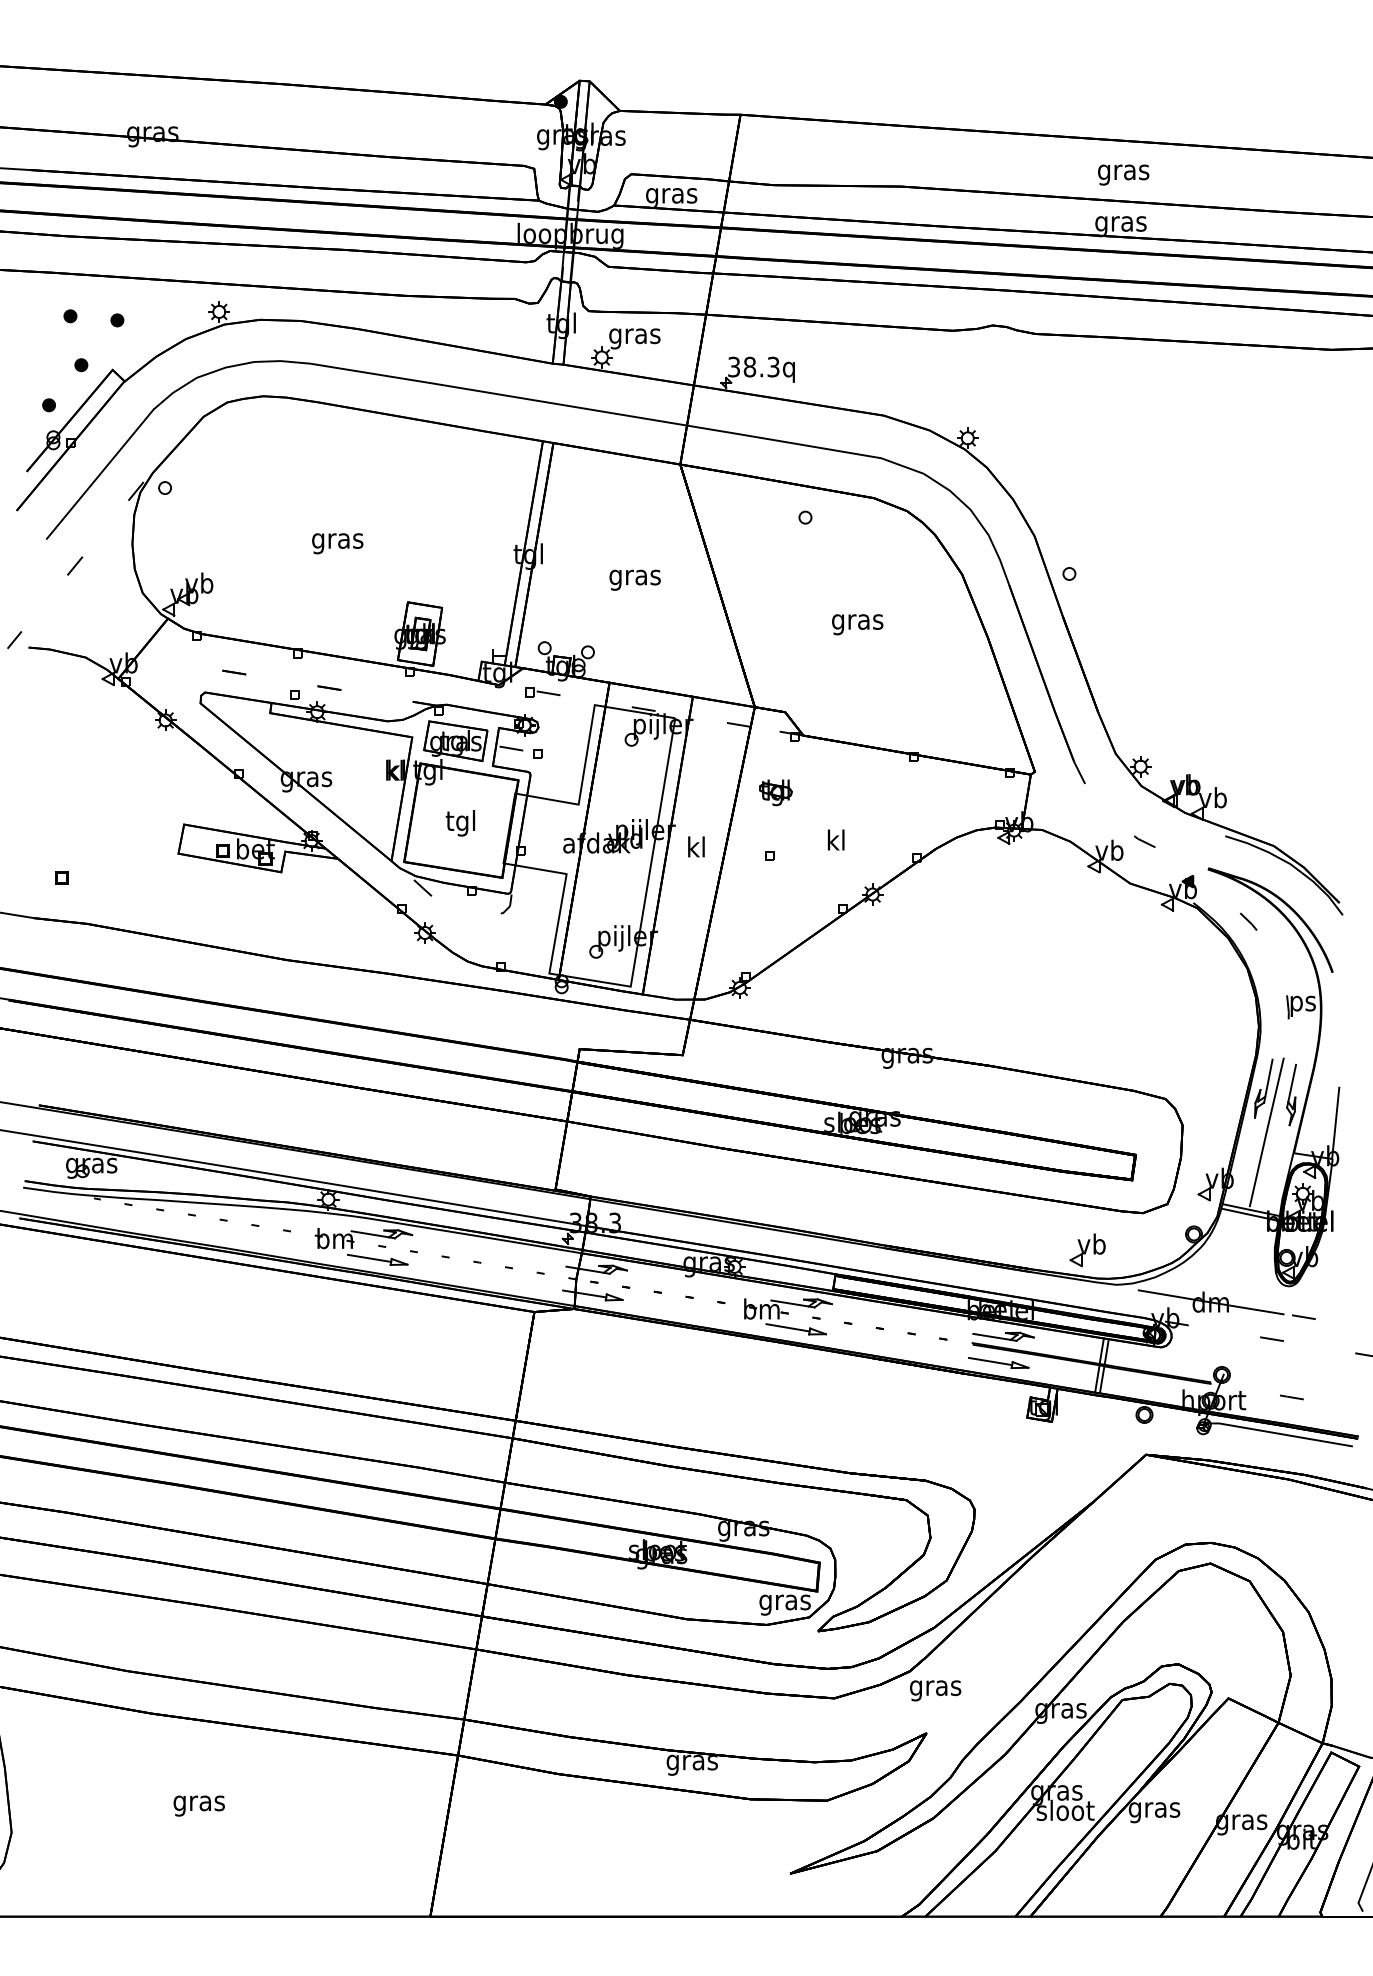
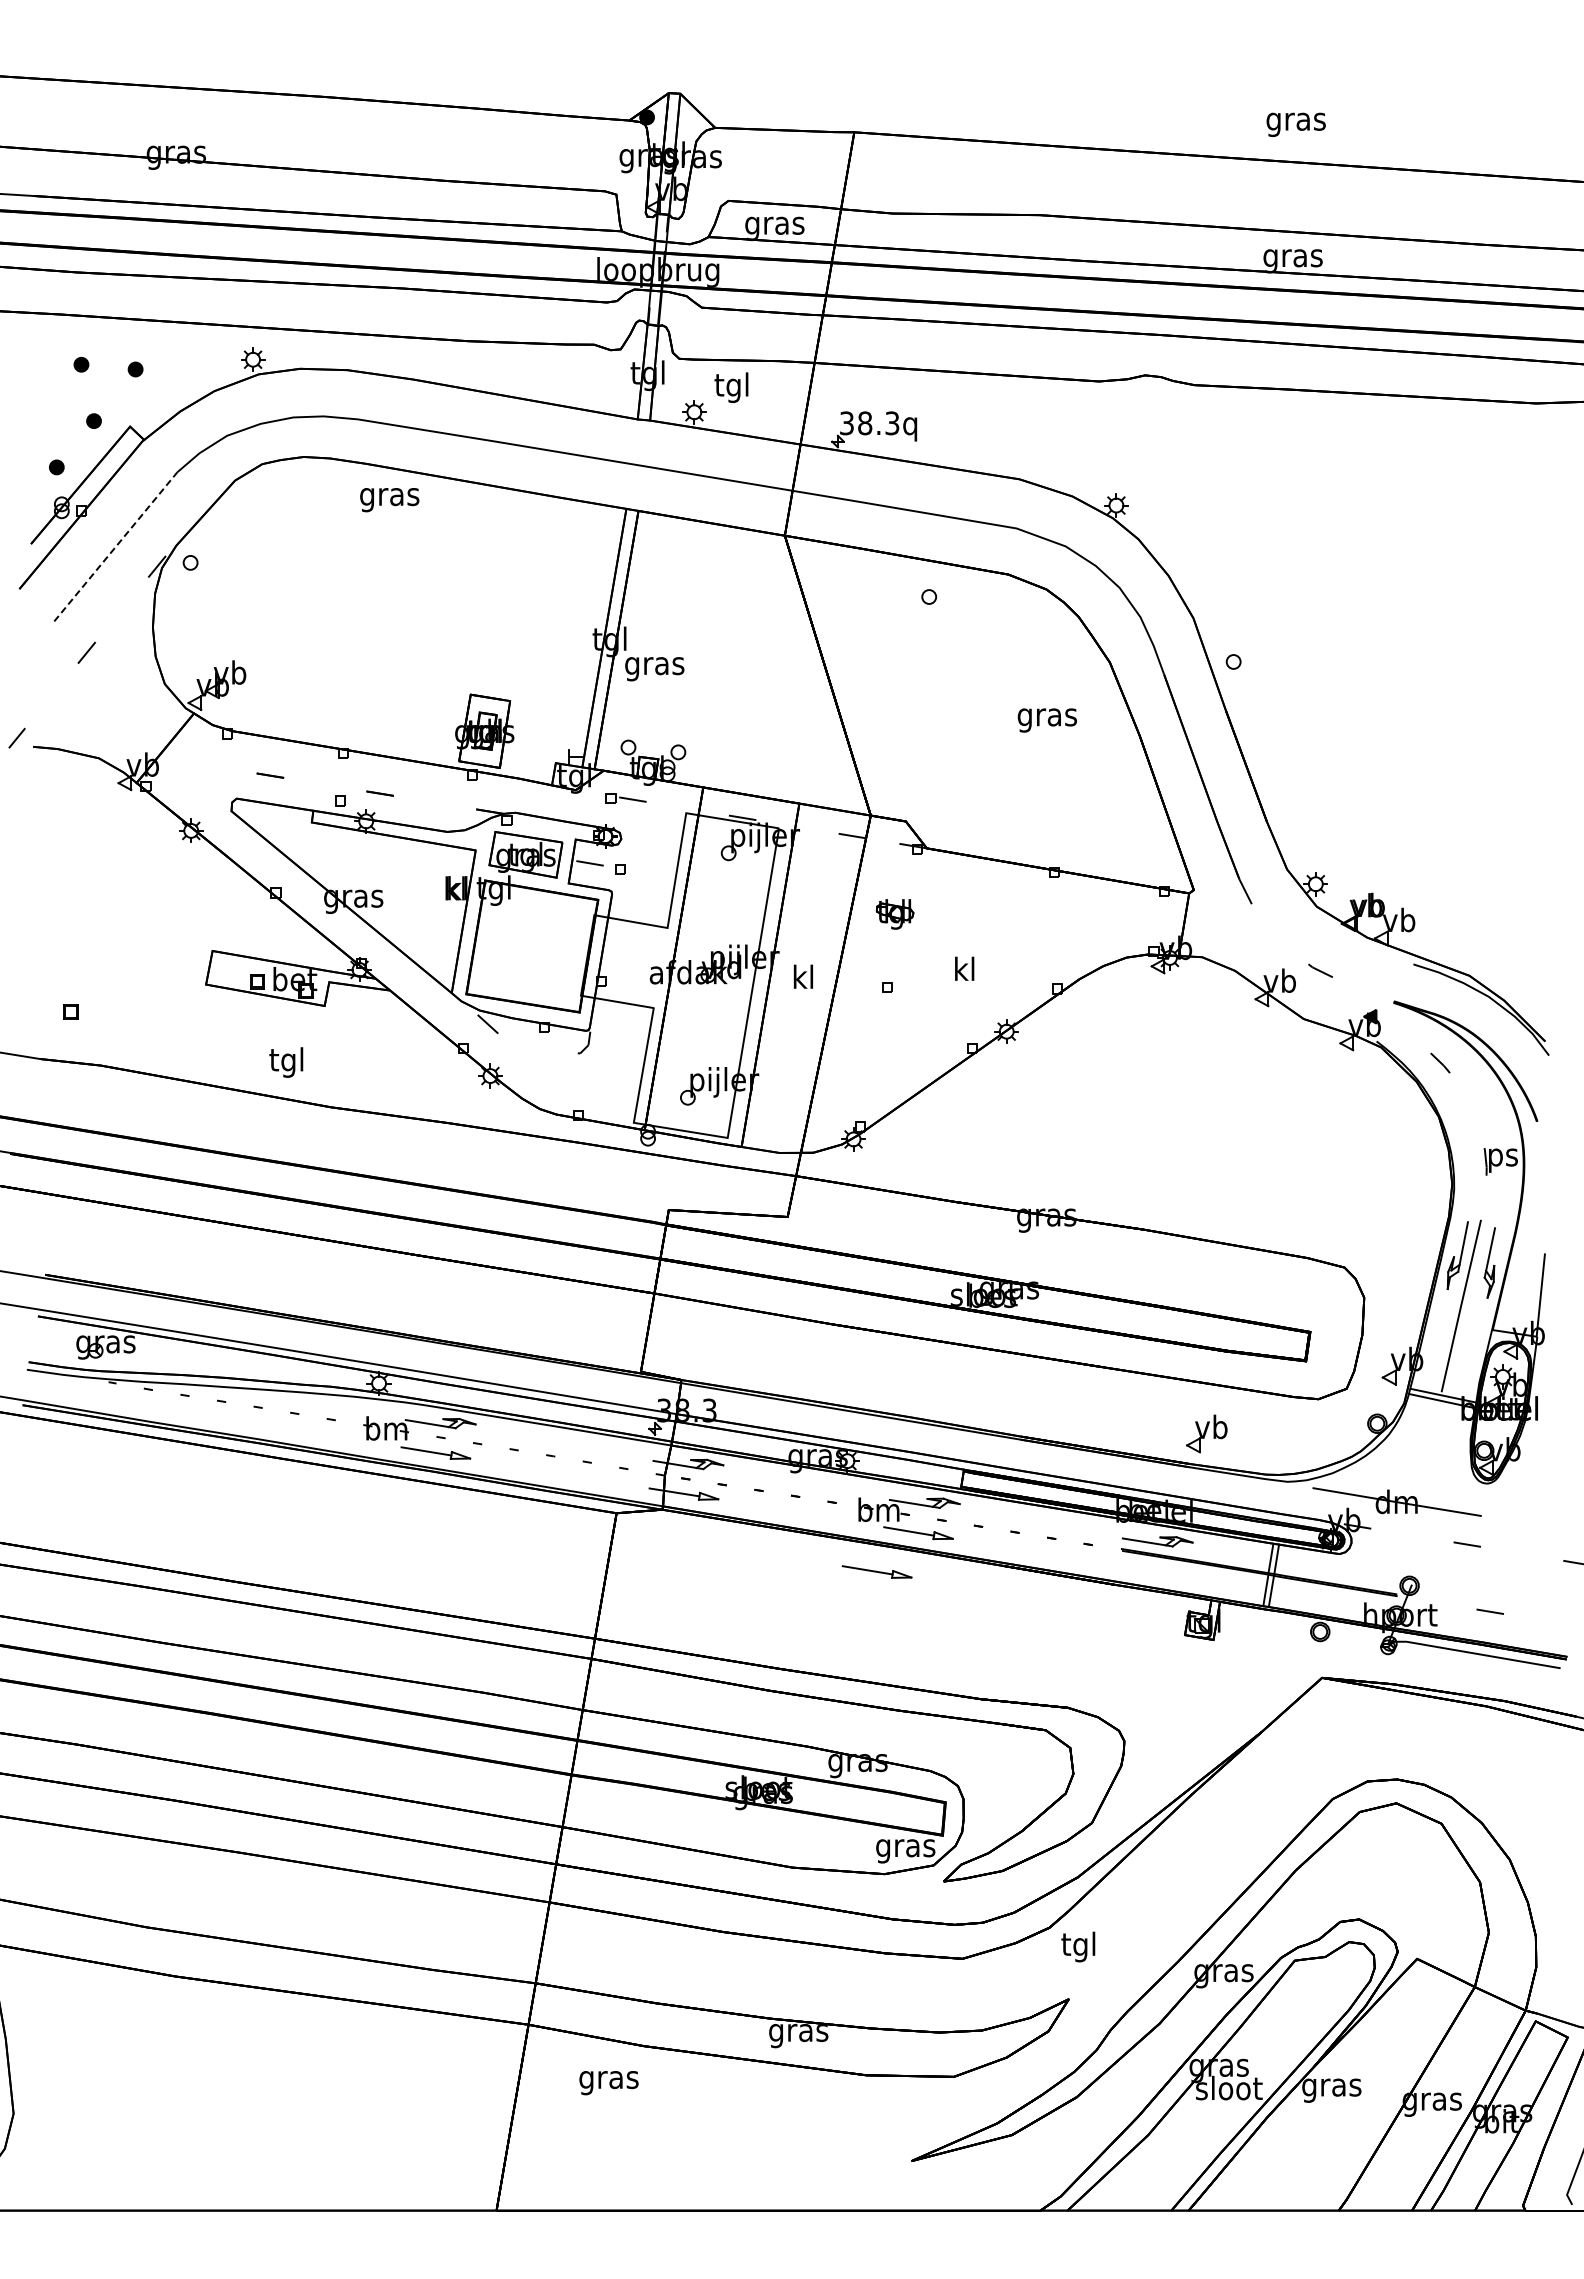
text: (1123, 174) -> (1295, 124), moved
text: (634, 336) -> (732, 387), gras -> tgl
line: (99, 473) -> (115, 546), solid -> dashed
text: (337, 544) -> (389, 500), moved
text: (634, 580) -> (654, 669), moved
text: (856, 624) -> (1046, 720), moved
text: (460, 823) -> (286, 1062), moved
part: (1087, 1249) -> (1206, 1433), moved
line: (1303, 1317) -> (1503, 1519), removed
part: (998, 1362) -> (876, 1571), moved
text: (934, 1687) -> (1078, 1946), gras -> tgl
text: (198, 1806) -> (608, 2083), moved

